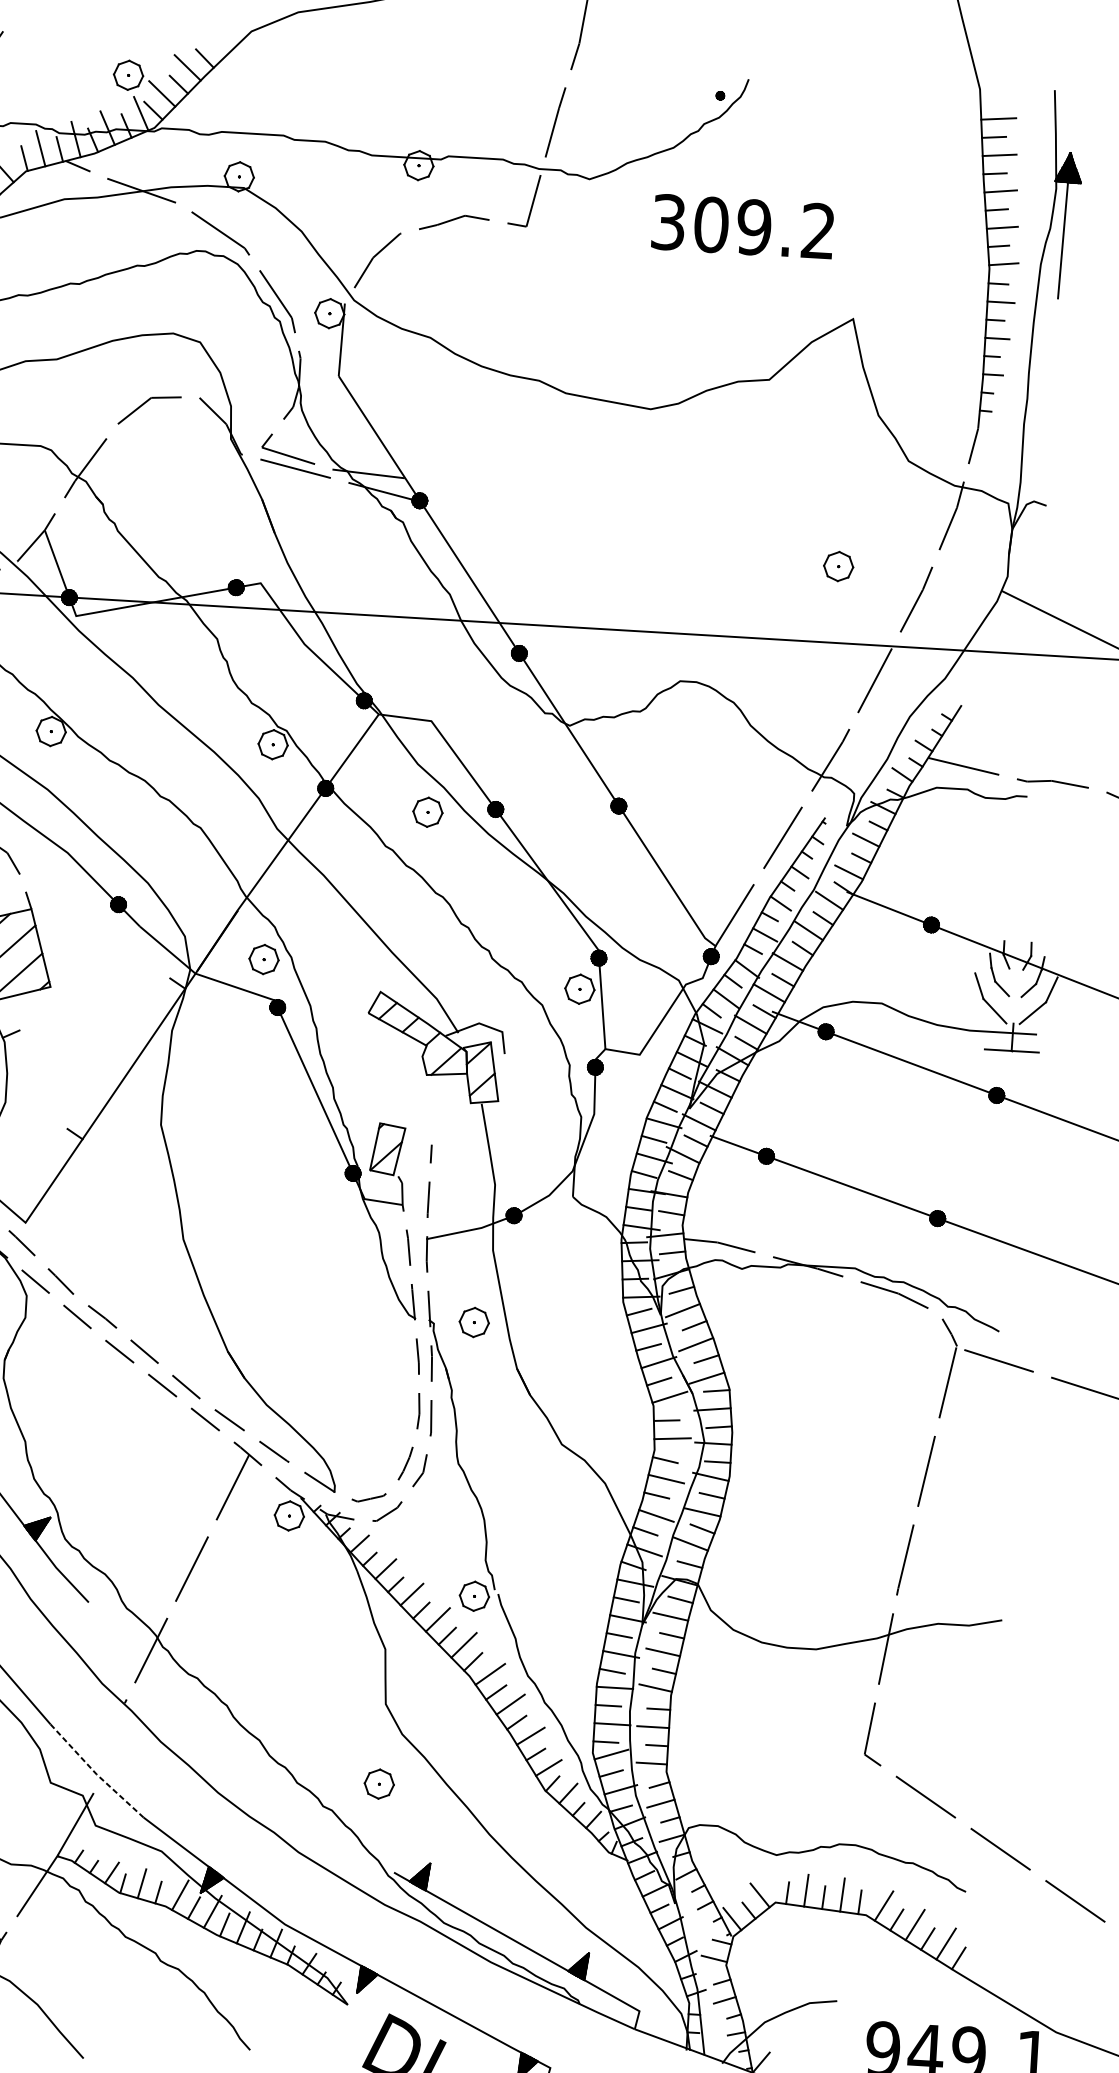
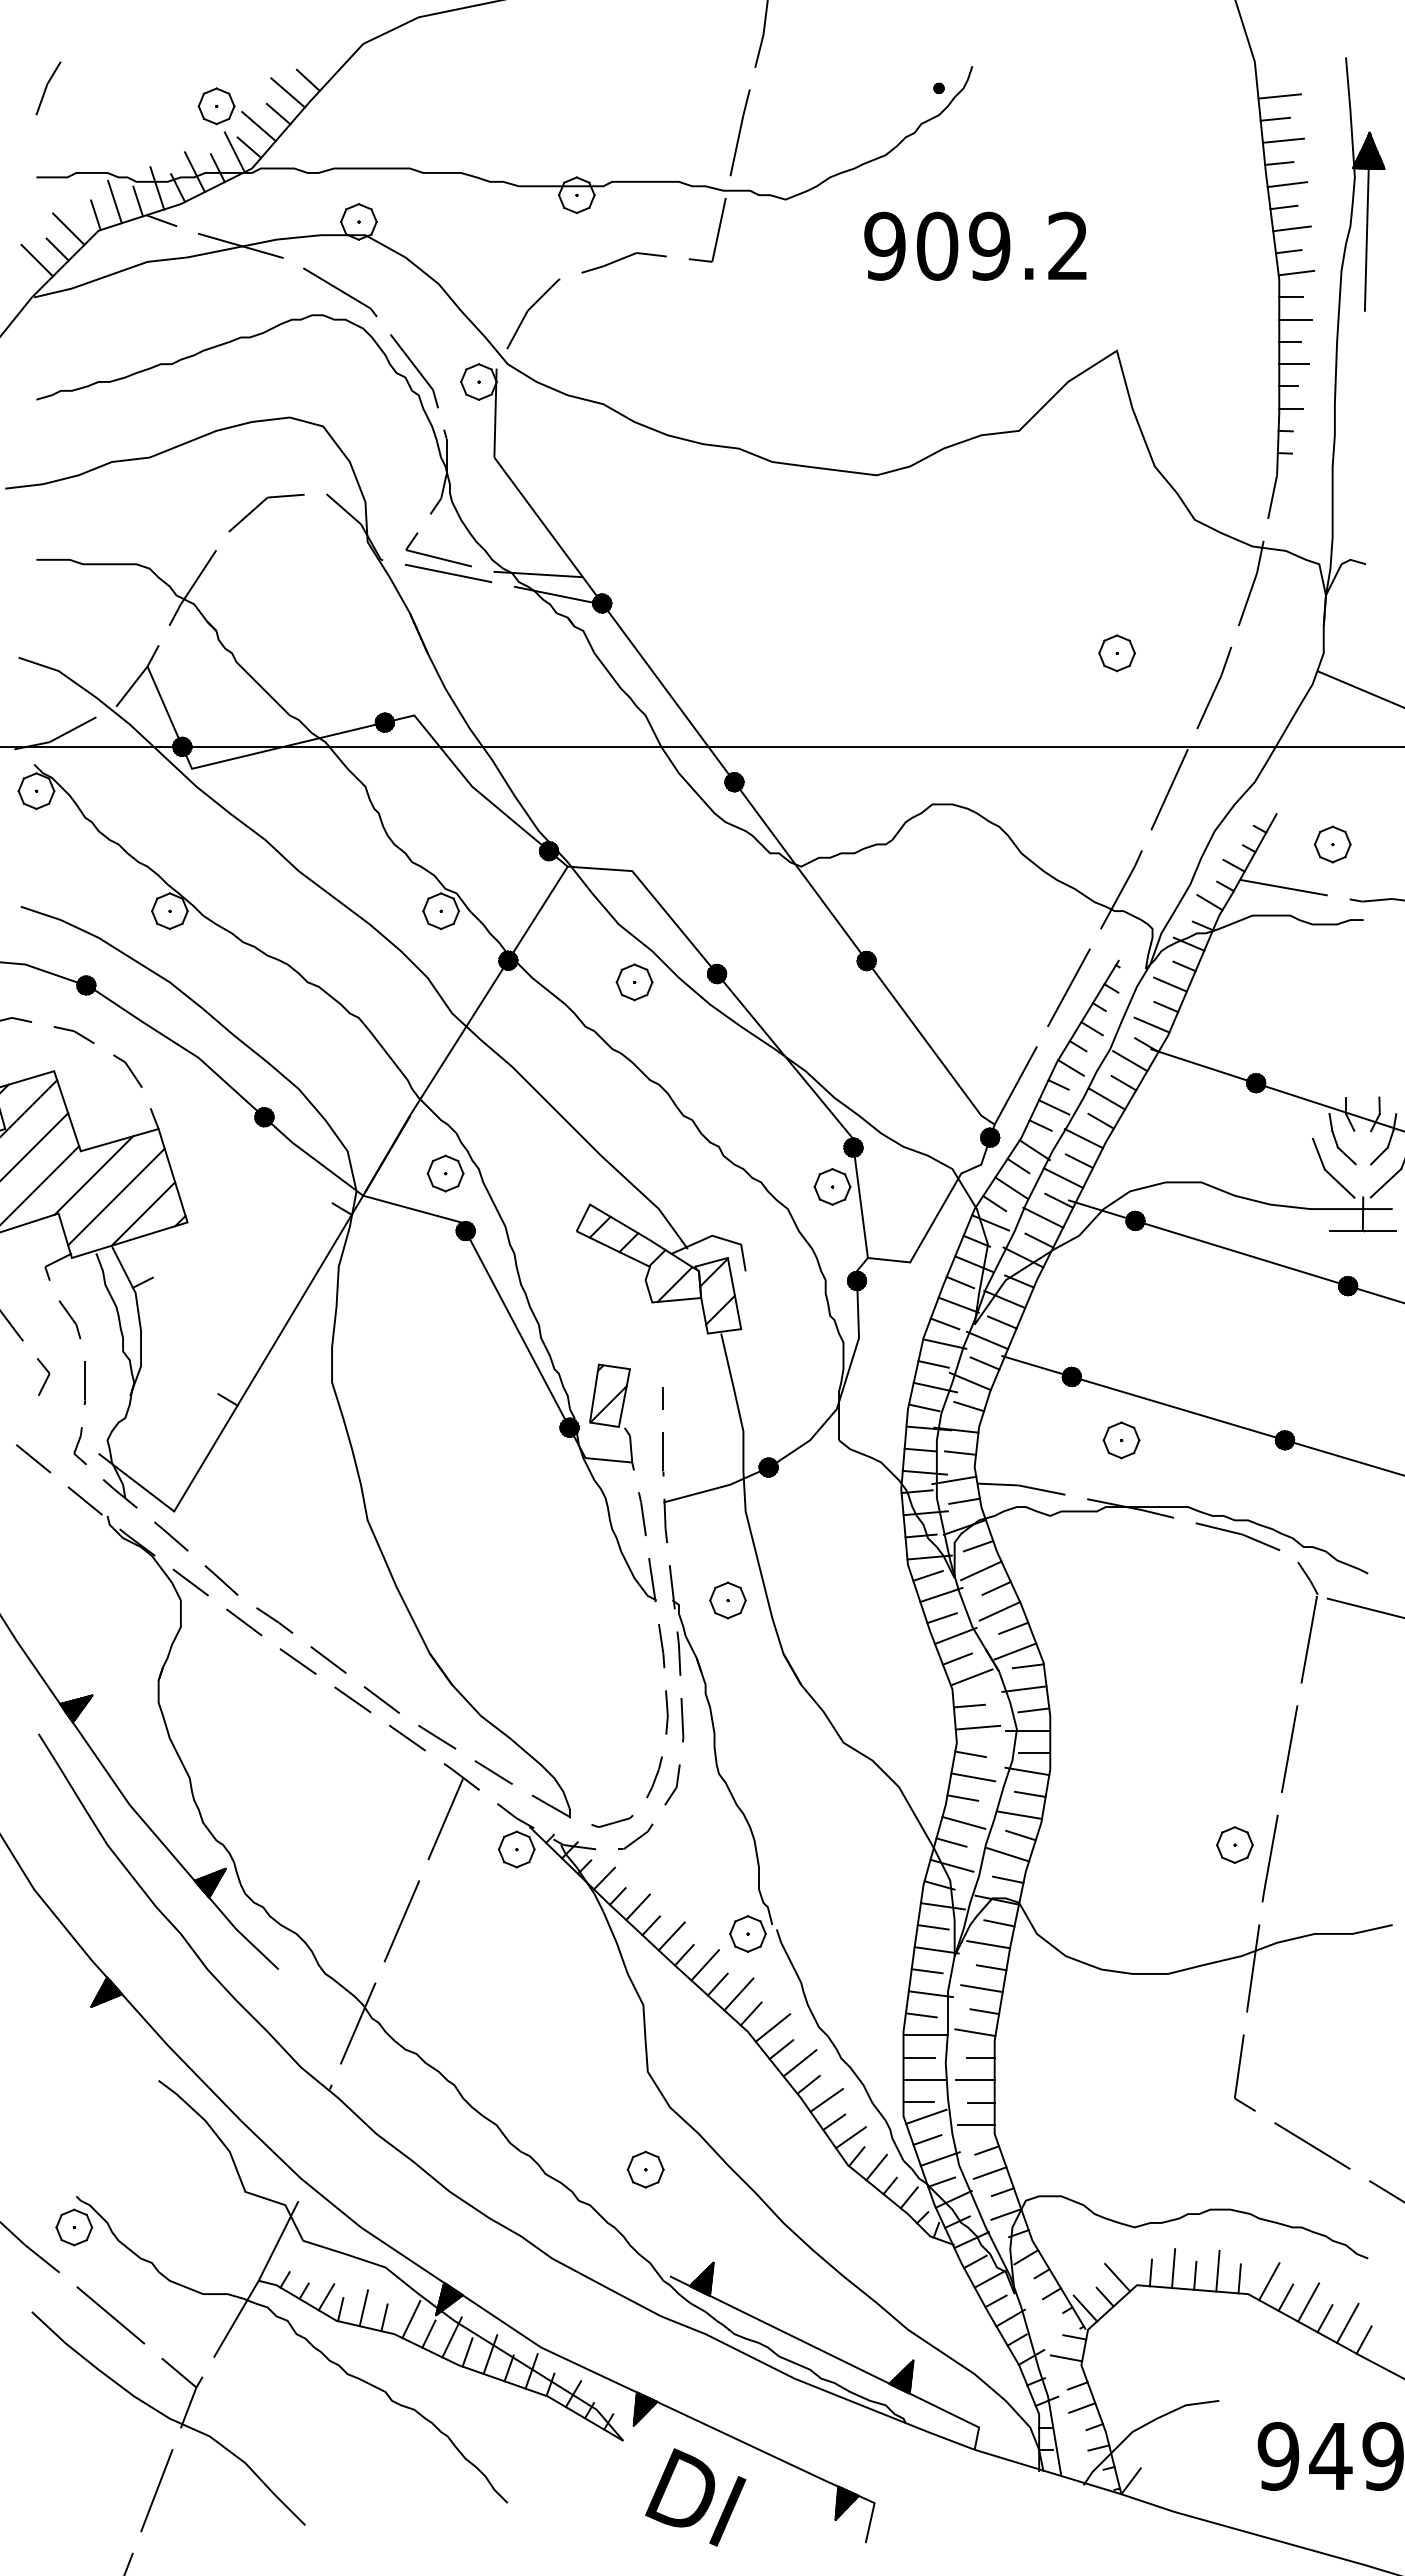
text: (668, 221) -> (884, 245), 309.2 -> 909.2
part: (1005, 733) -> (1332, 844), added
part: (803, 1210) -> (1121, 1440), added
part: (876, 1546) -> (1234, 1844), added
line: (95, 1773) -> (299, 2177), dashed -> solid

